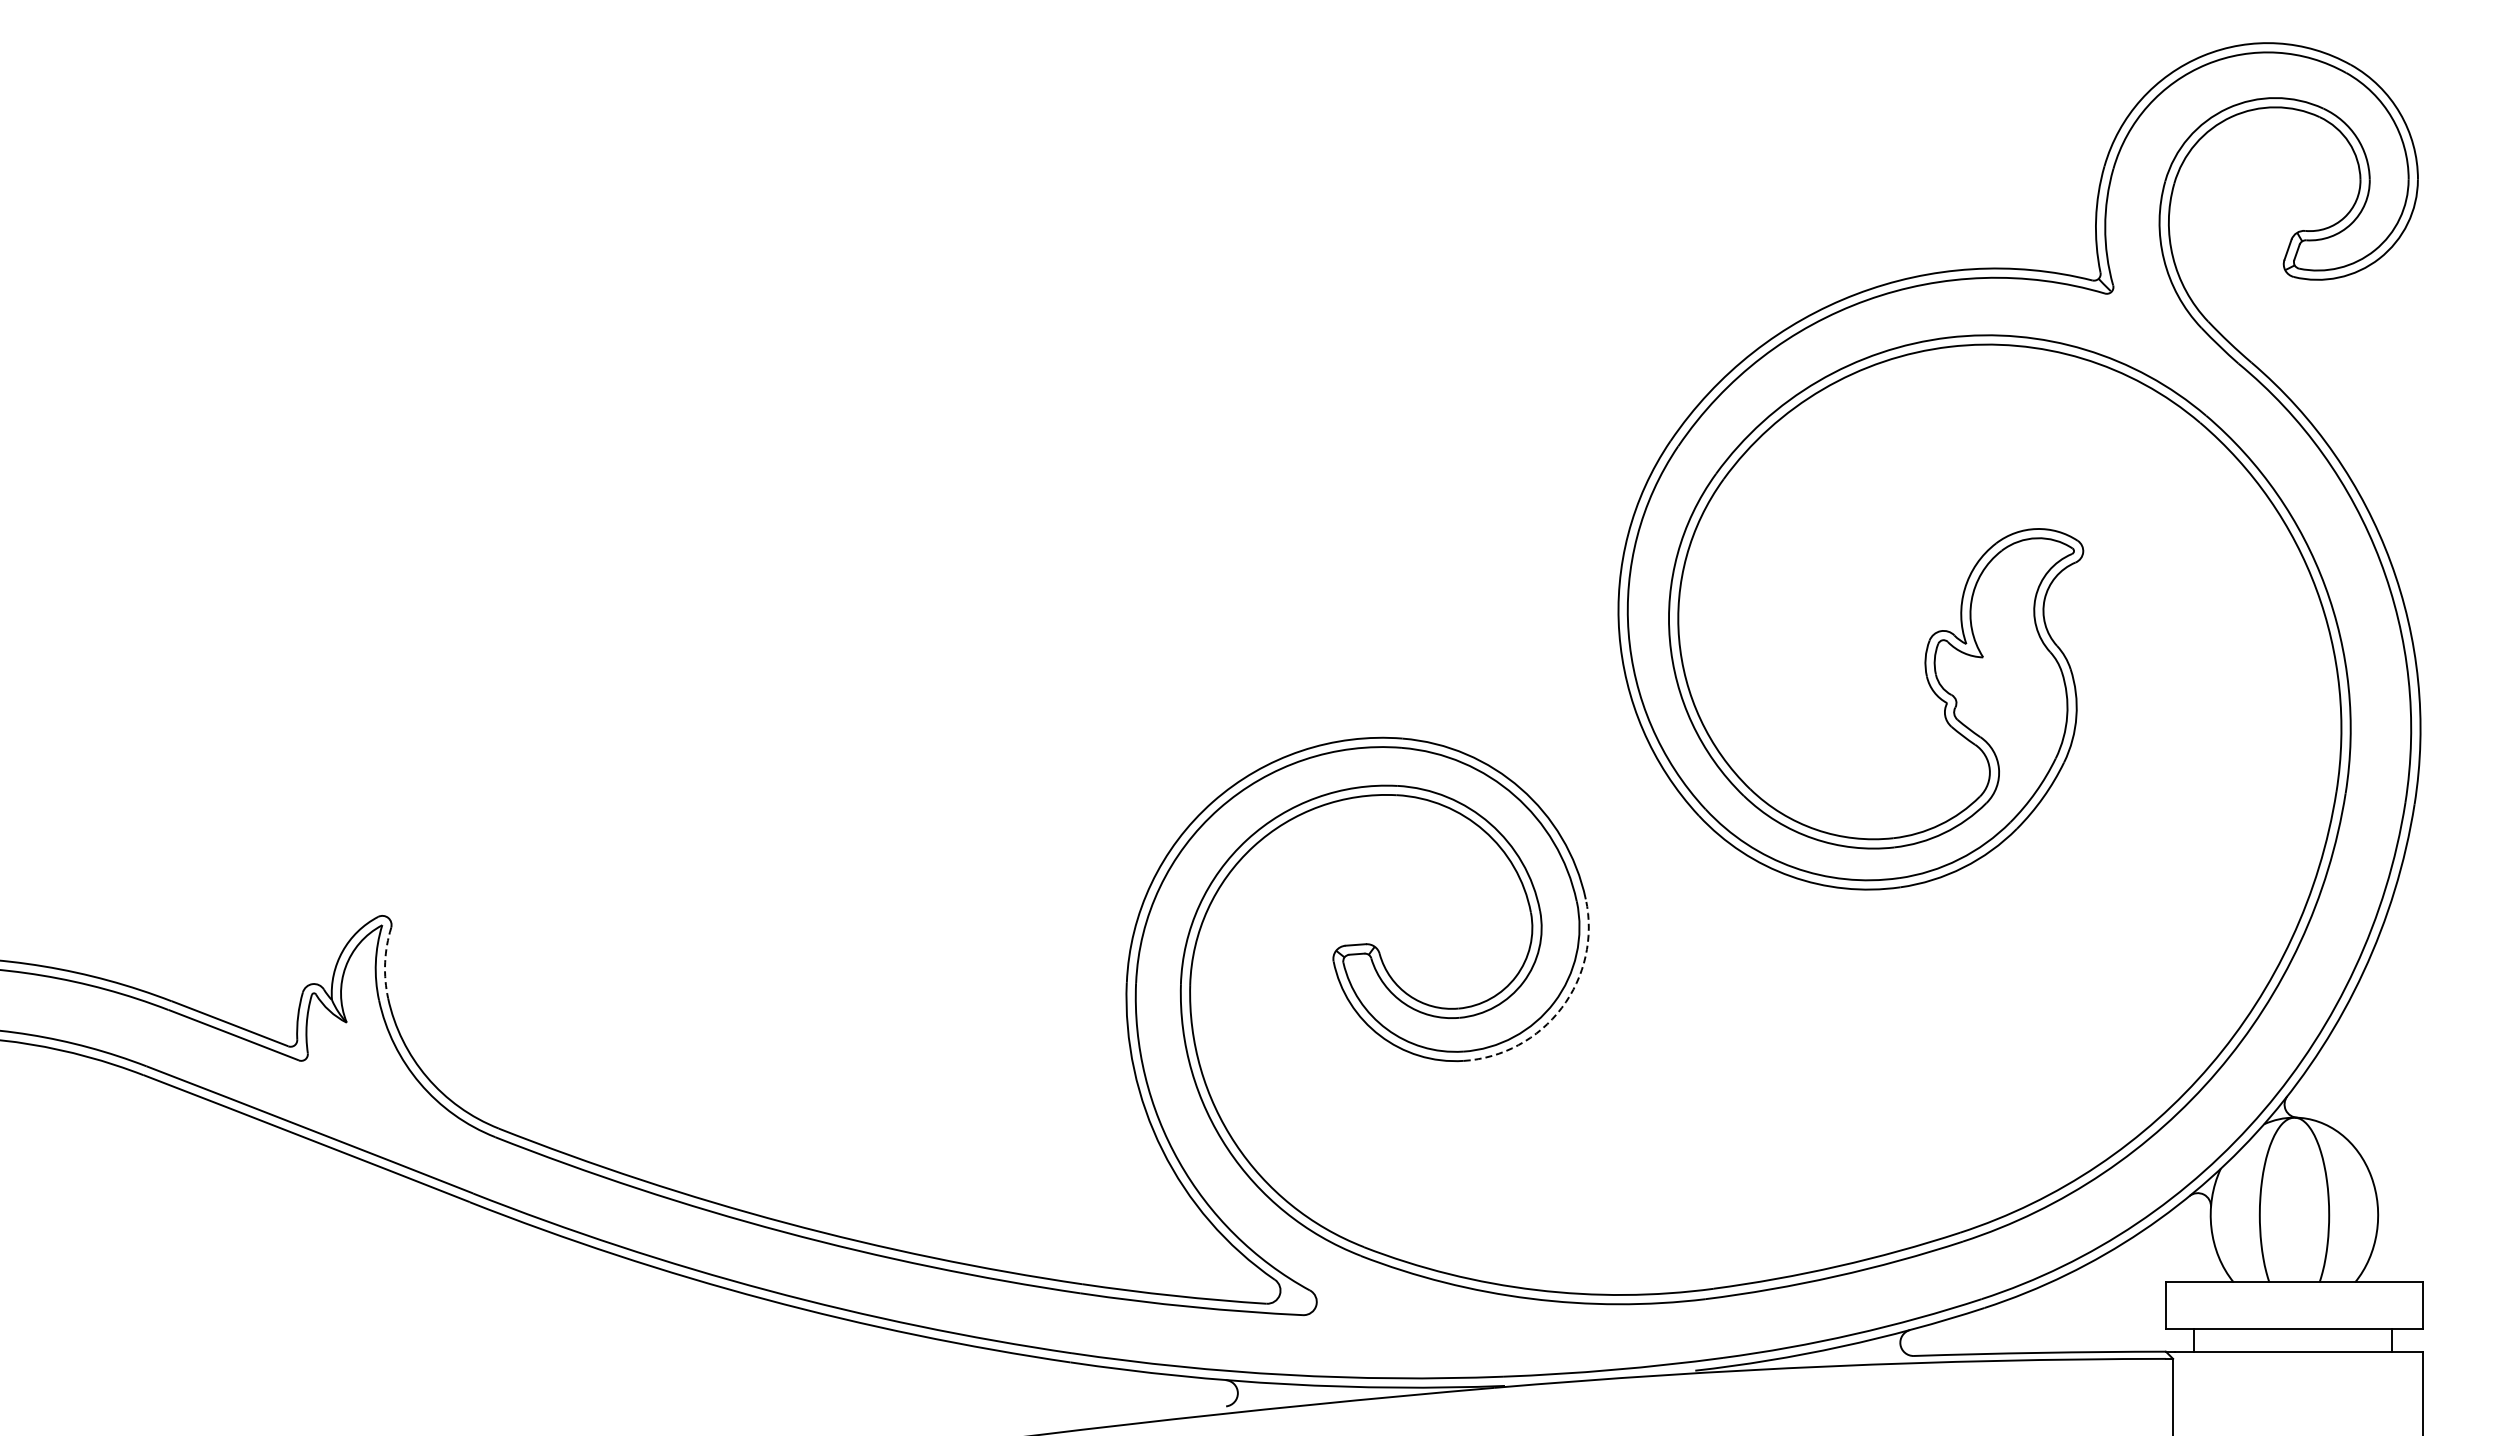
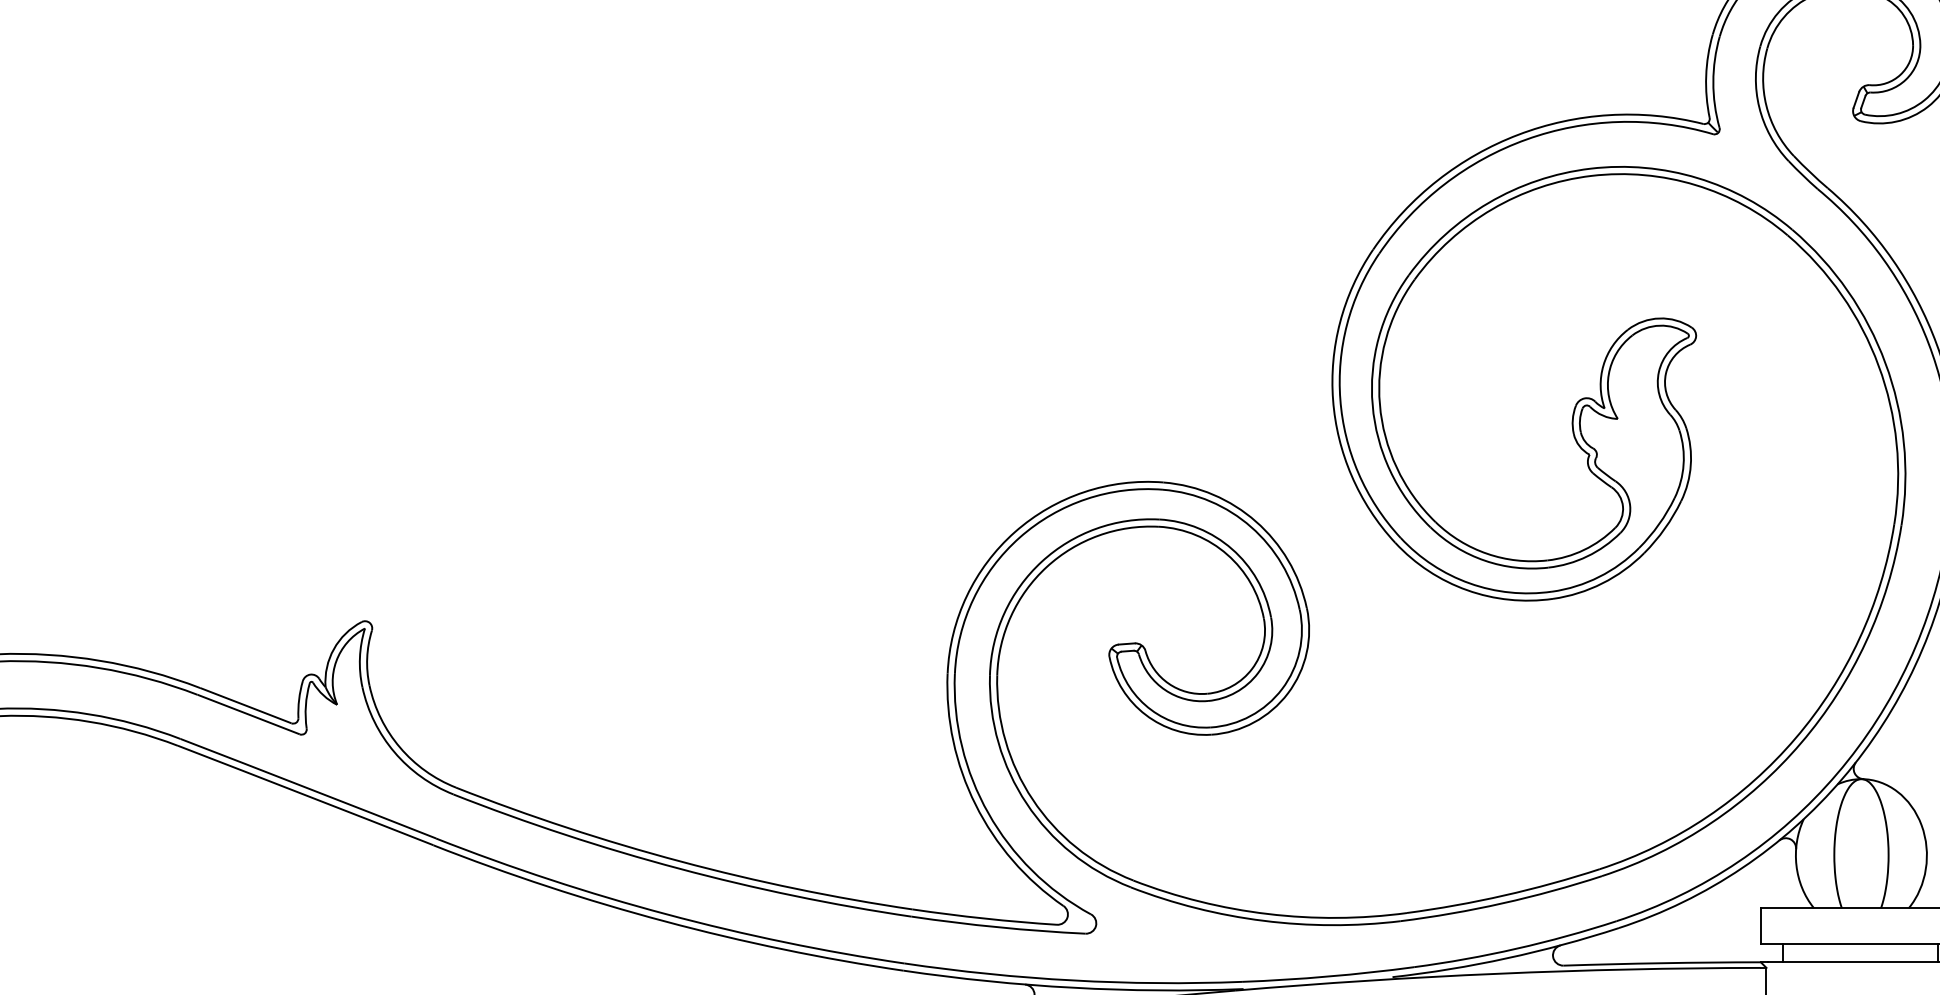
arc: (385, 962) -> (367, 657), dashed -> solid
arc: (1561, 1008) -> (1287, 693), dashed -> solid

